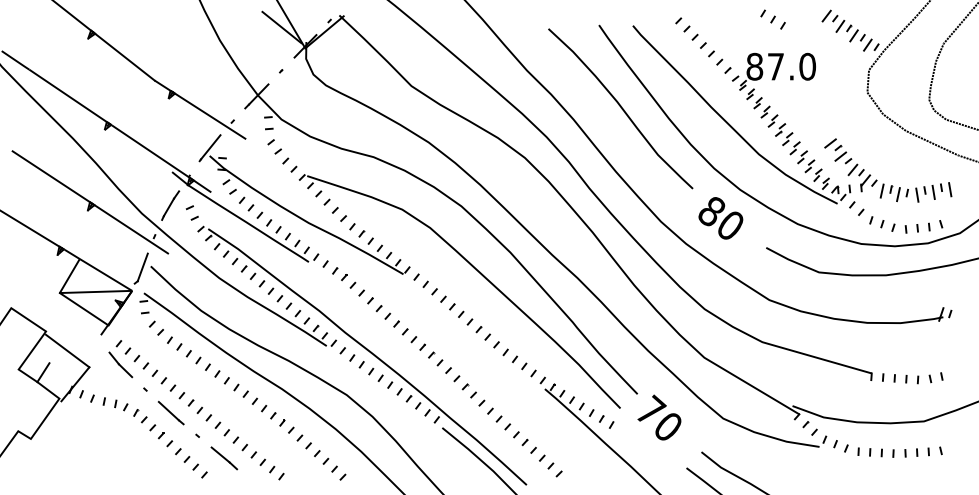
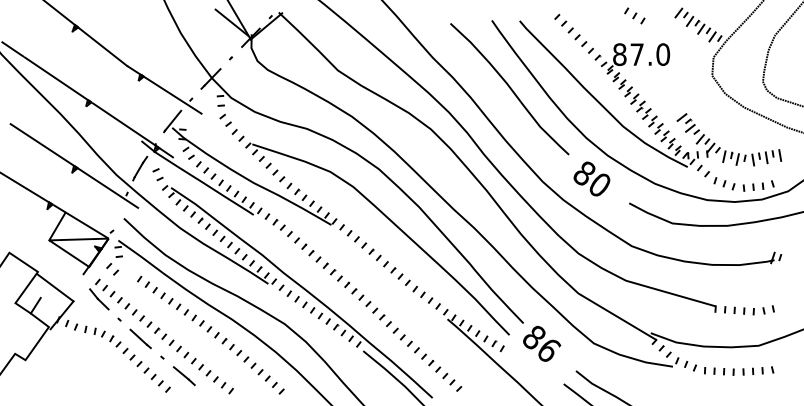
line: (142, 267) -> (117, 219), removed
part: (156, 328) -> (112, 269), moved
text: (660, 417) -> (542, 342), 70 -> 86

